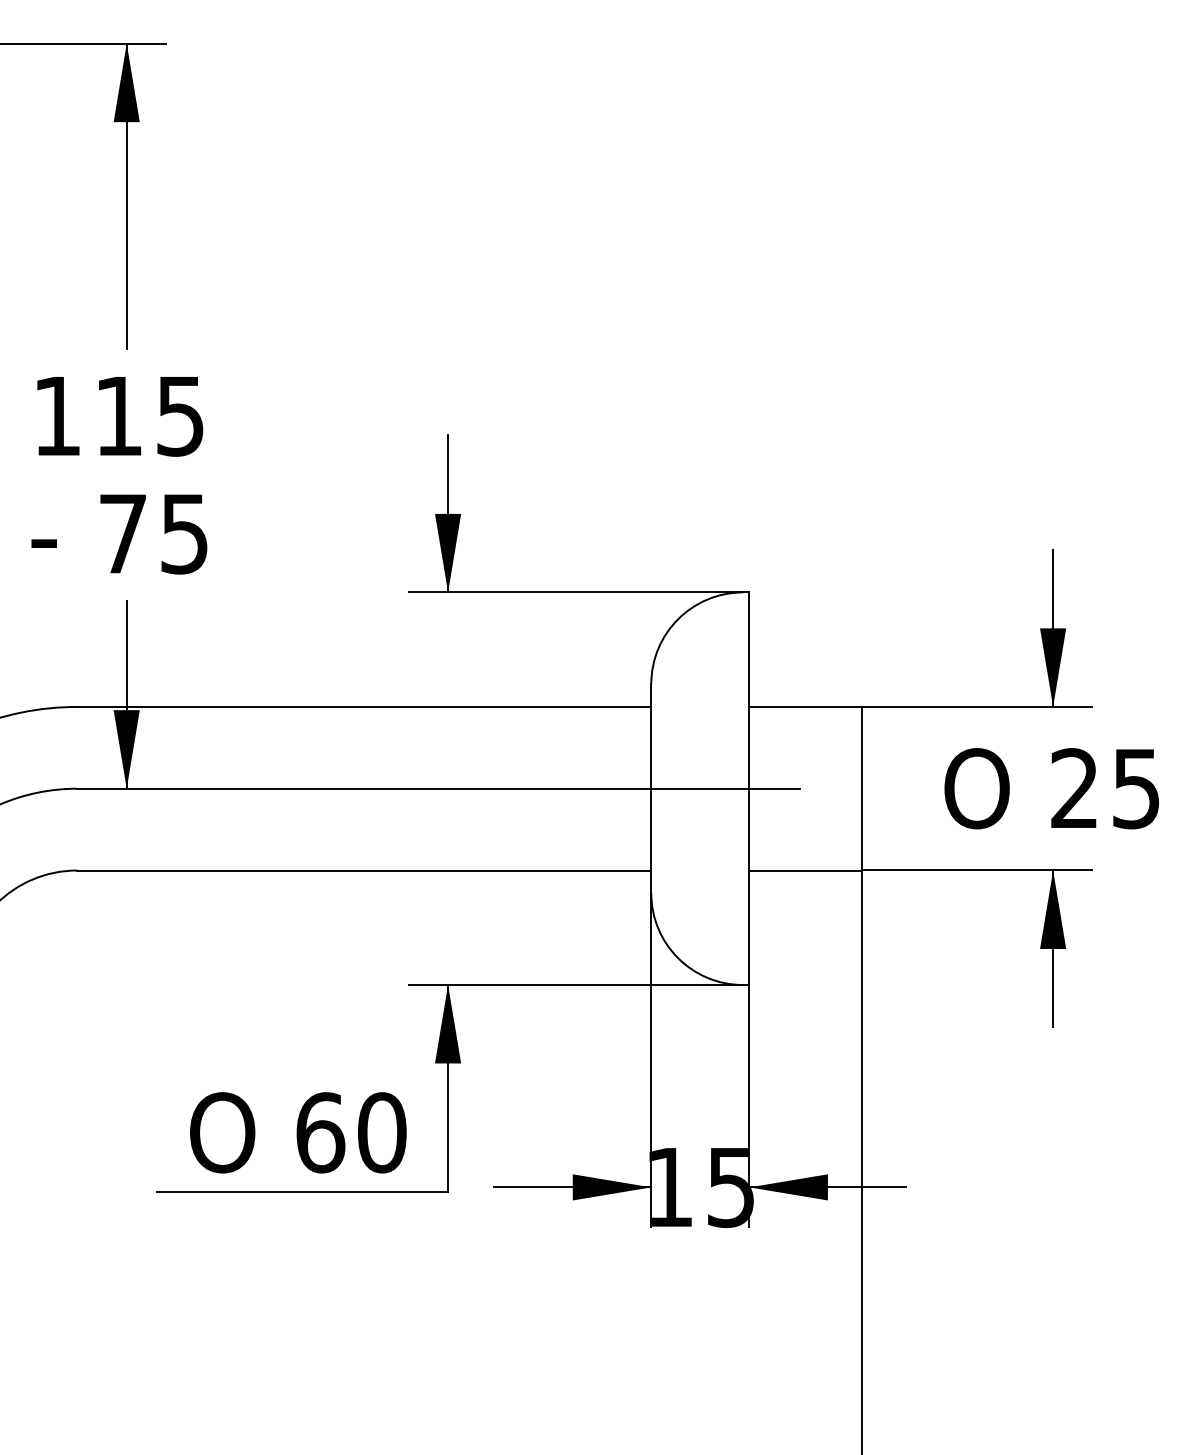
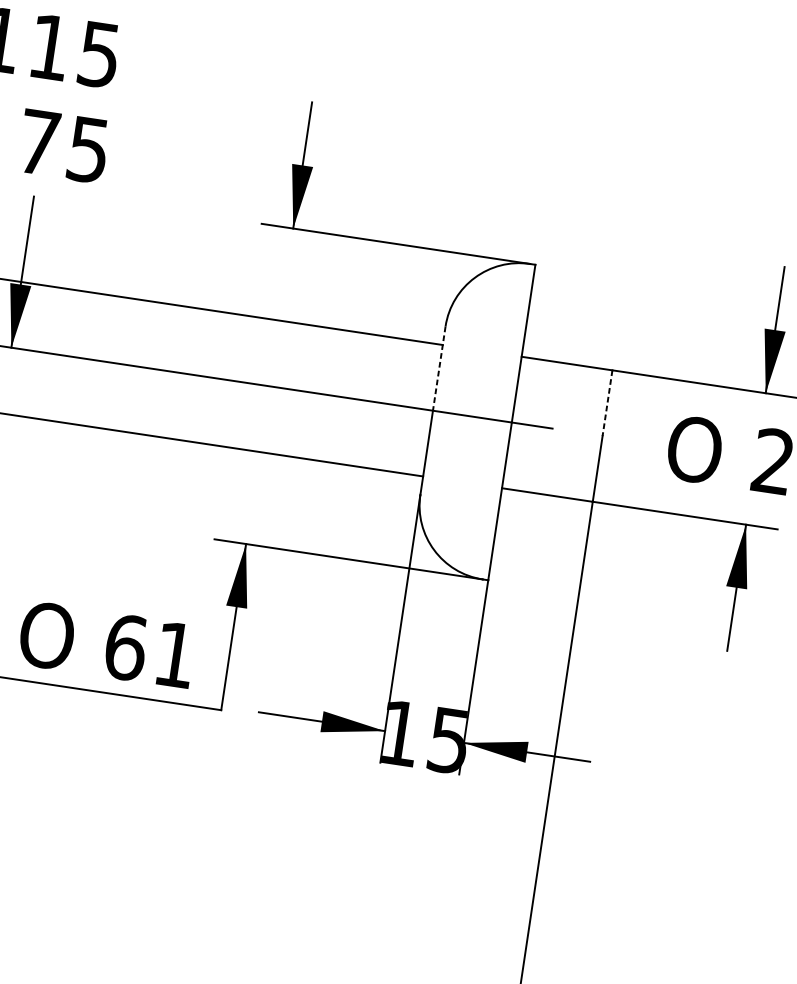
line: (651, 736) -> (439, 368), solid -> dashed
line: (862, 747) -> (607, 402), solid -> dashed
text: (382, 1132) -> (175, 654), 60 -> 61

